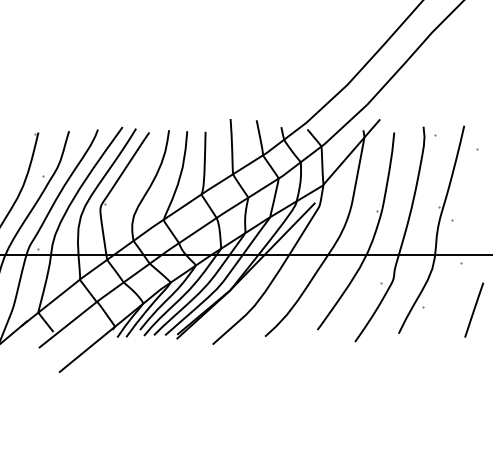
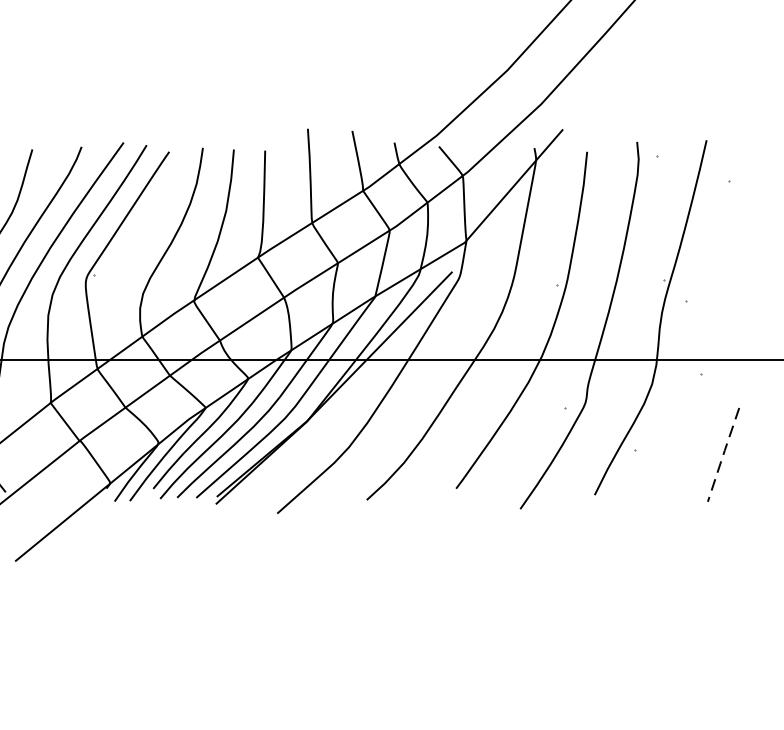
line: (474, 309) -> (724, 453), solid -> dashed

